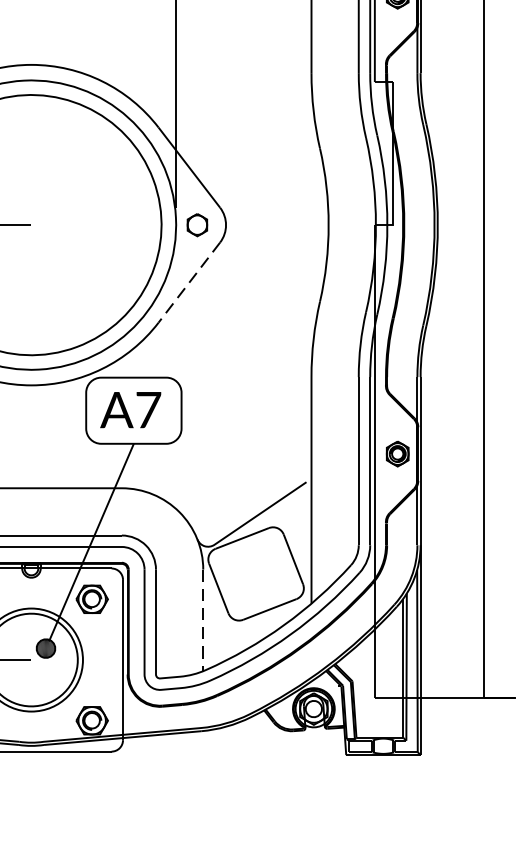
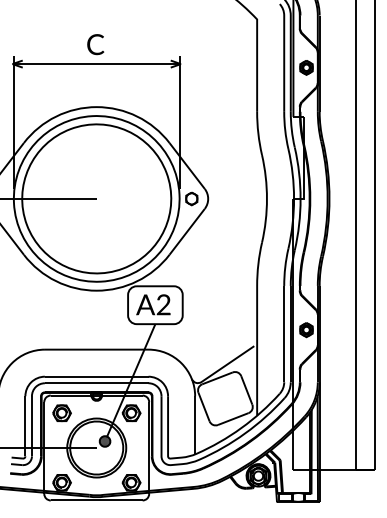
line: (189, 282) -> (187, 231), dashed -> solid
text: (148, 409) -> (163, 304), A7 -> A2
line: (203, 620) -> (195, 425), dashed -> solid

